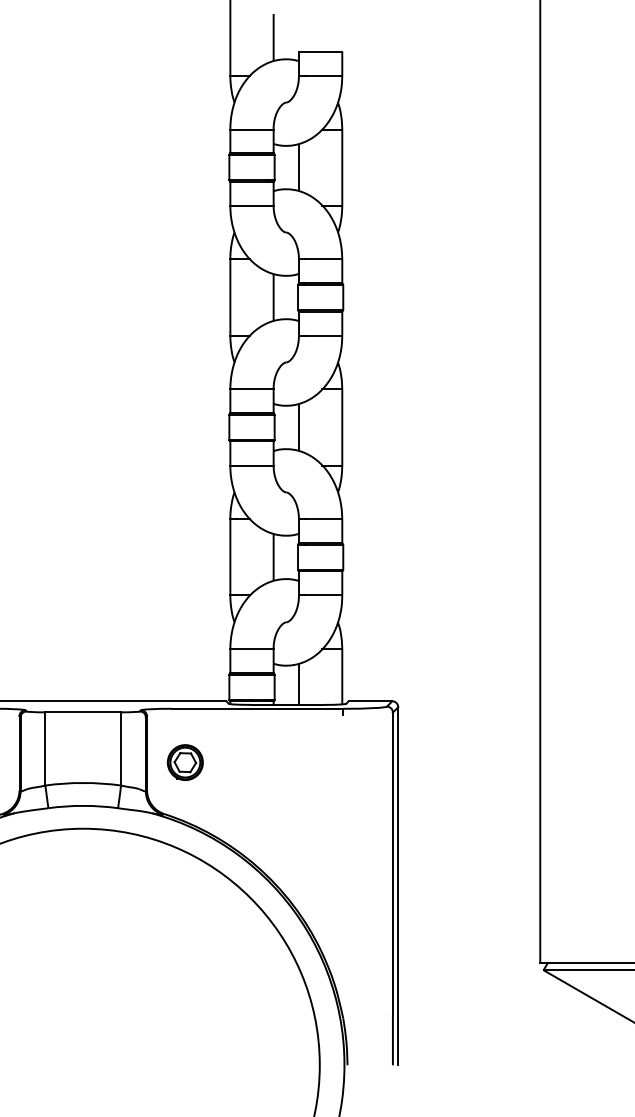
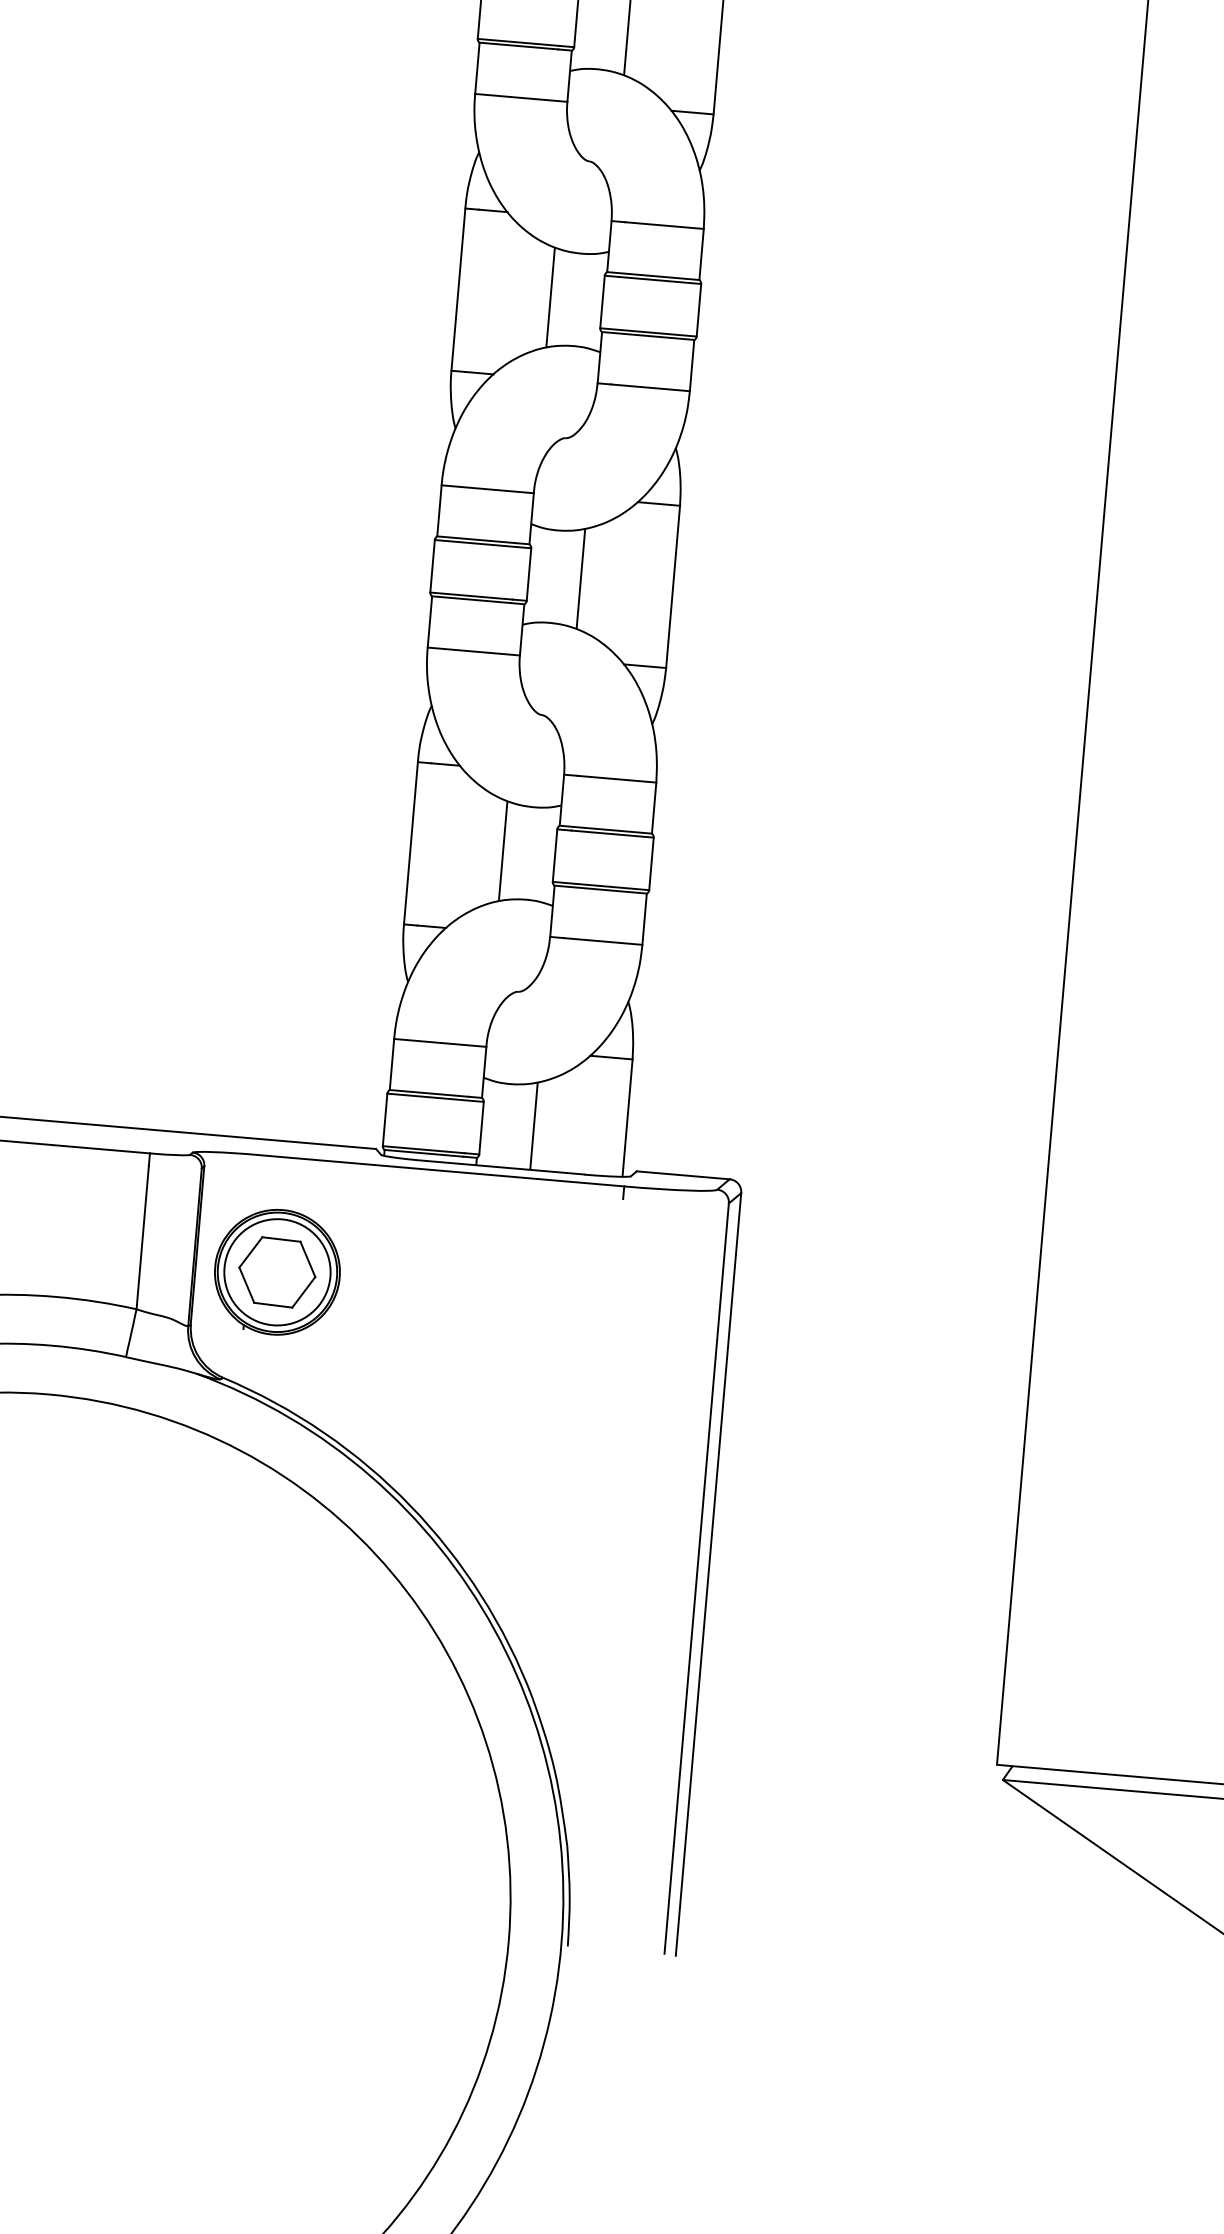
part: (185, 762) -> (277, 1271), size x1.67

